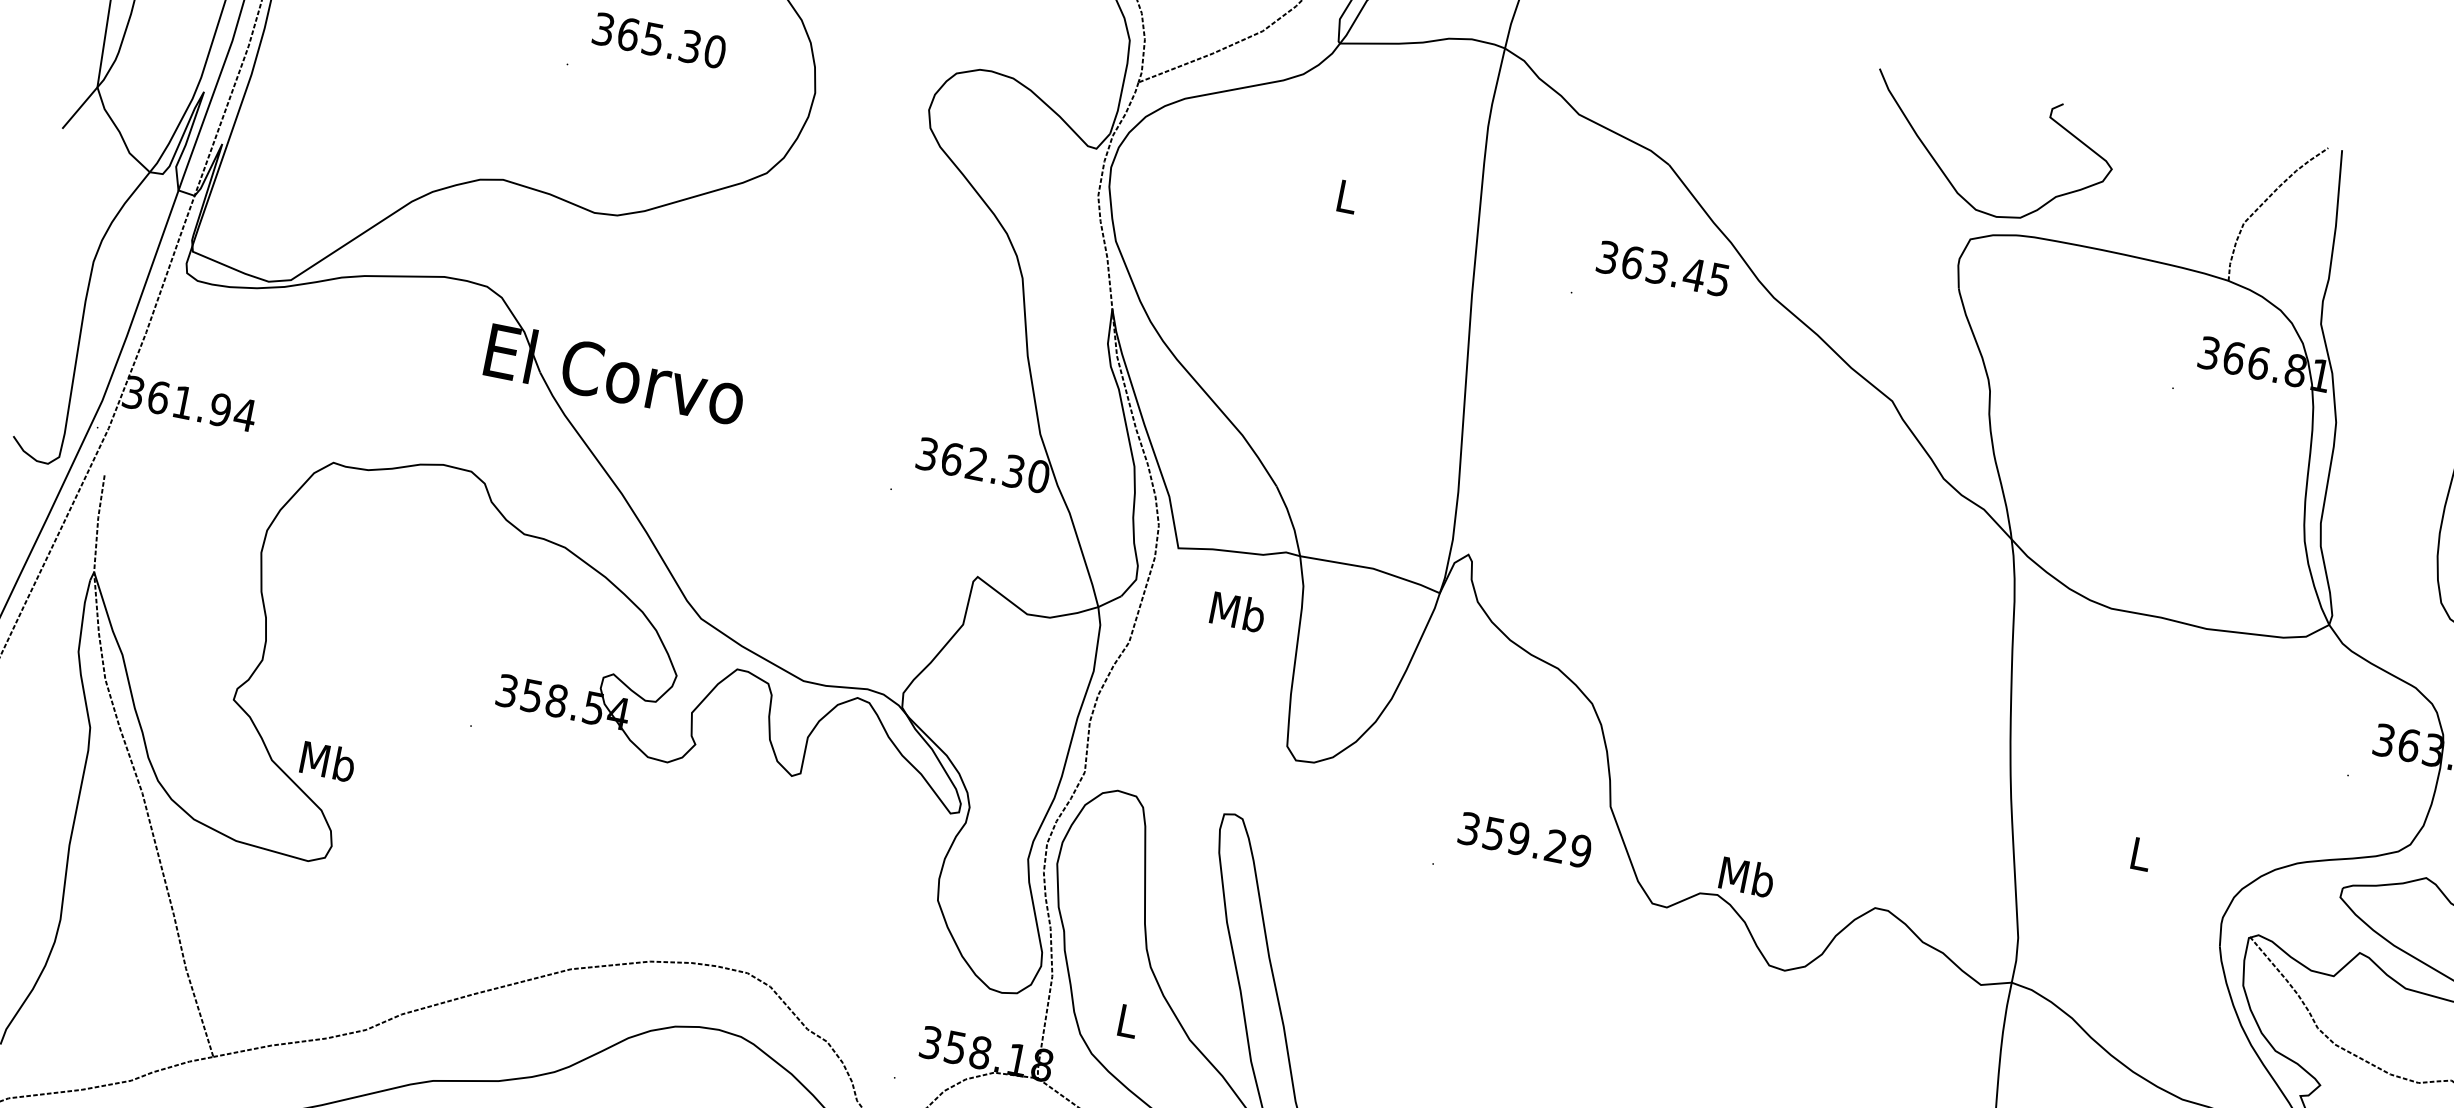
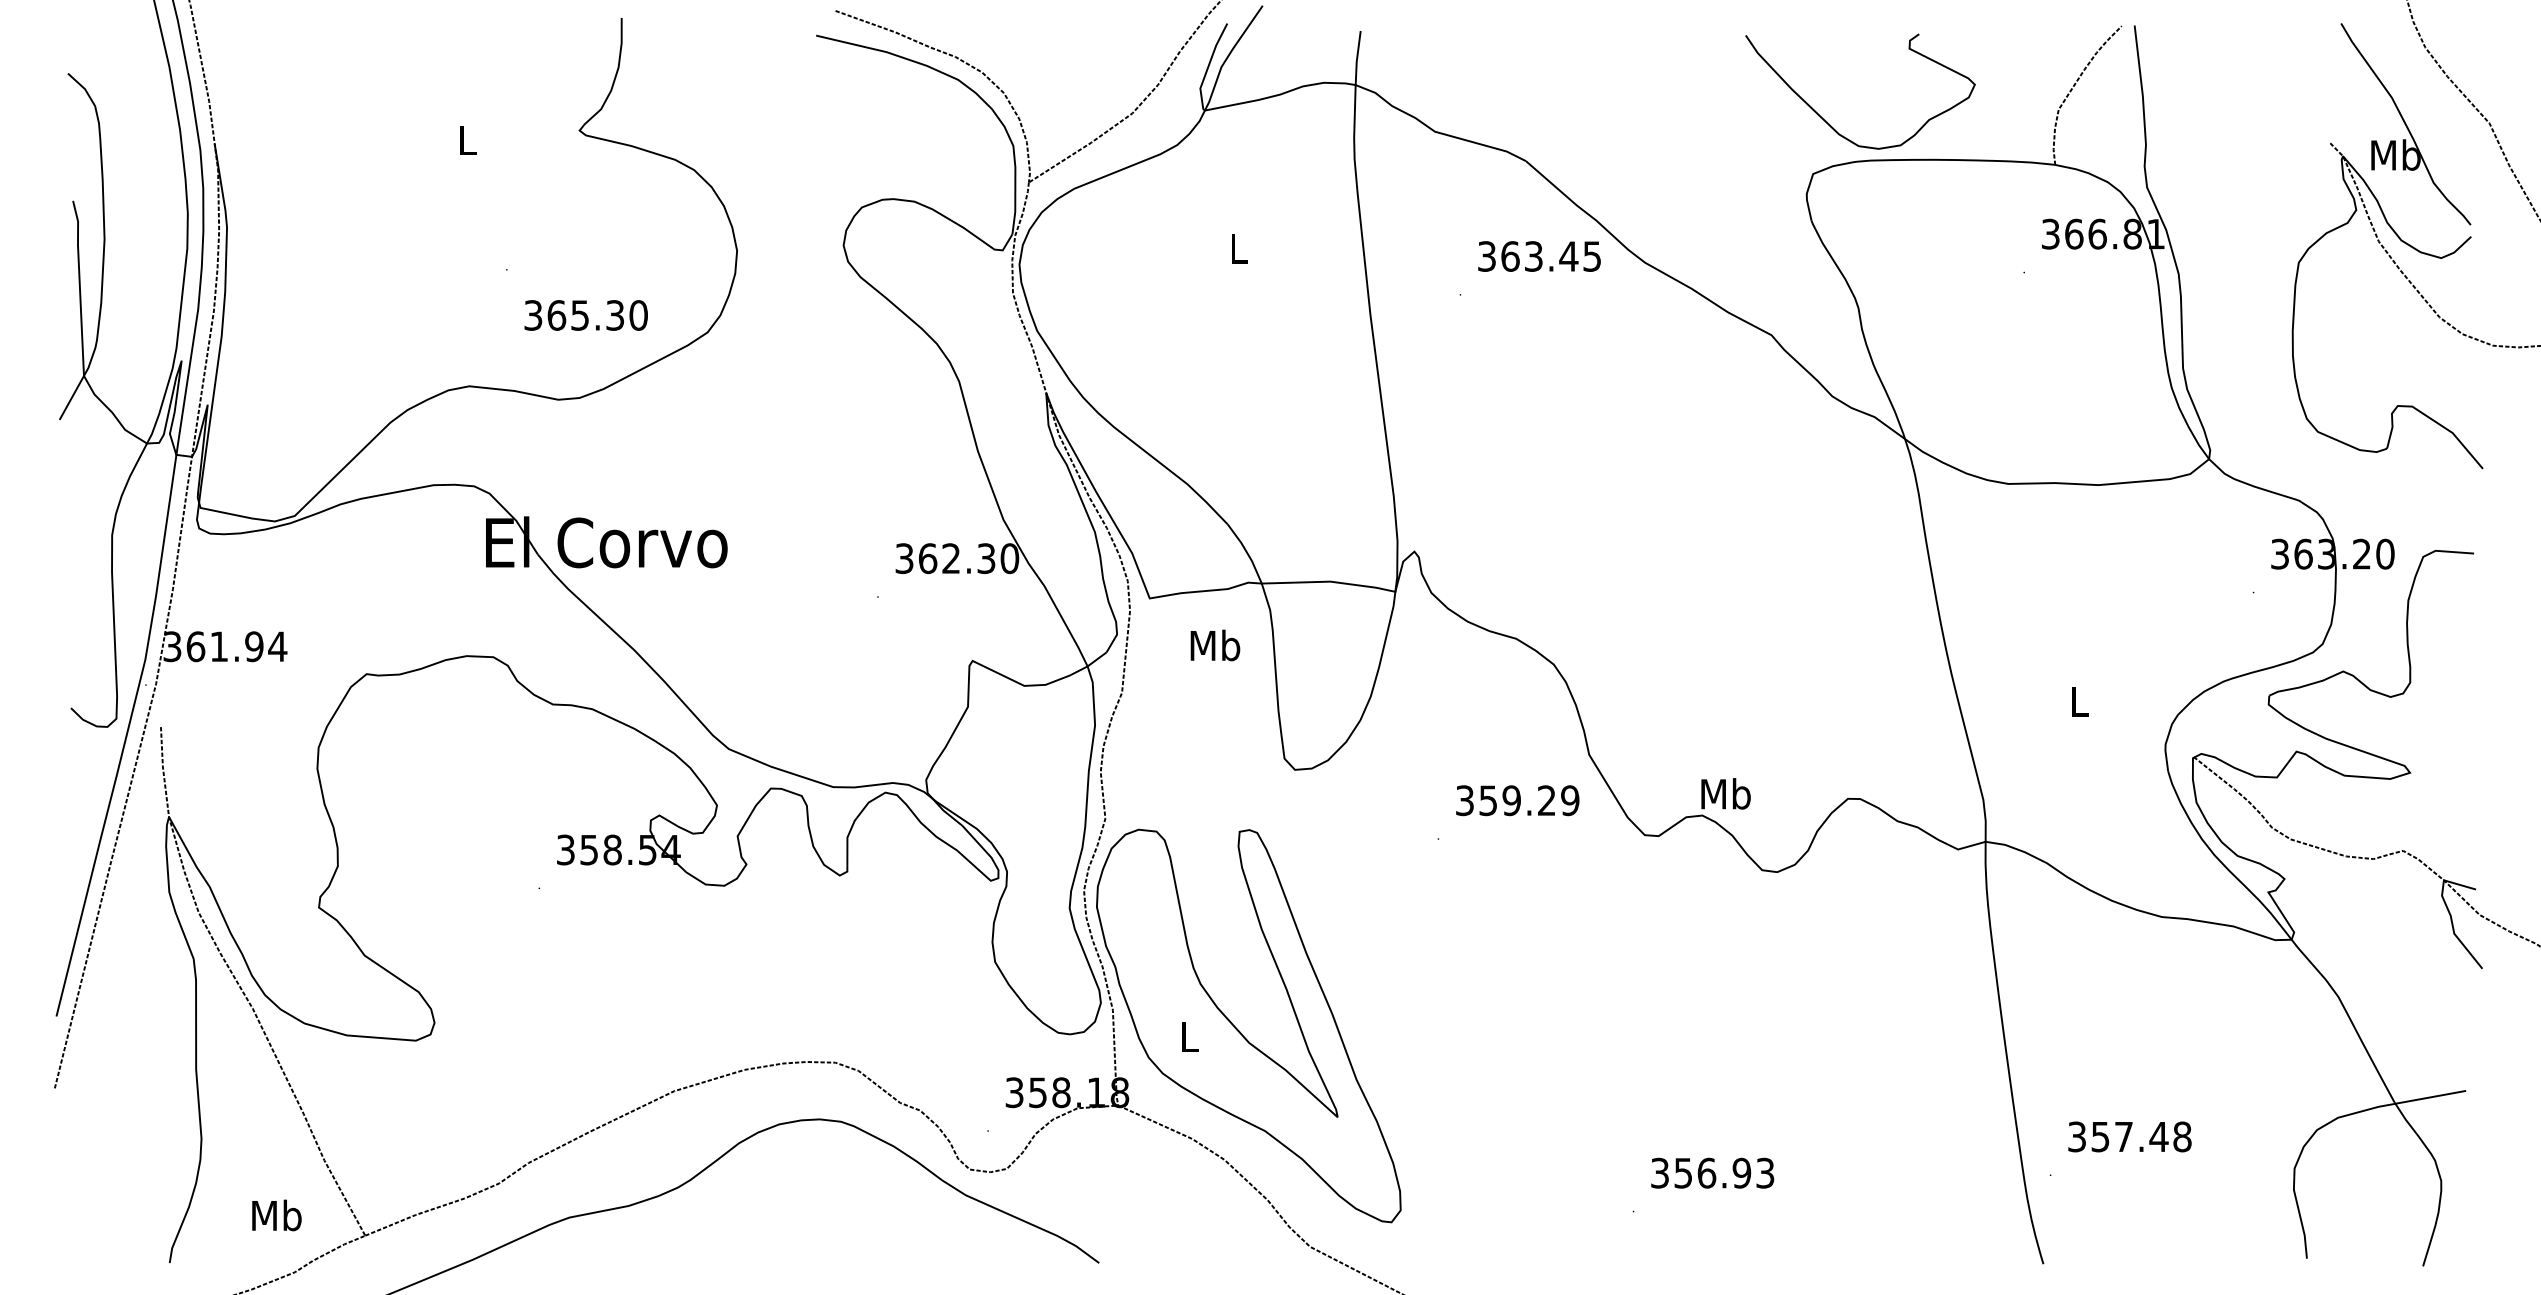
text: (658, 40) -> (585, 315), moved
curve: (1948, 178) -> (1828, 122), moved
text: (327, 761) -> (276, 1215), moved

